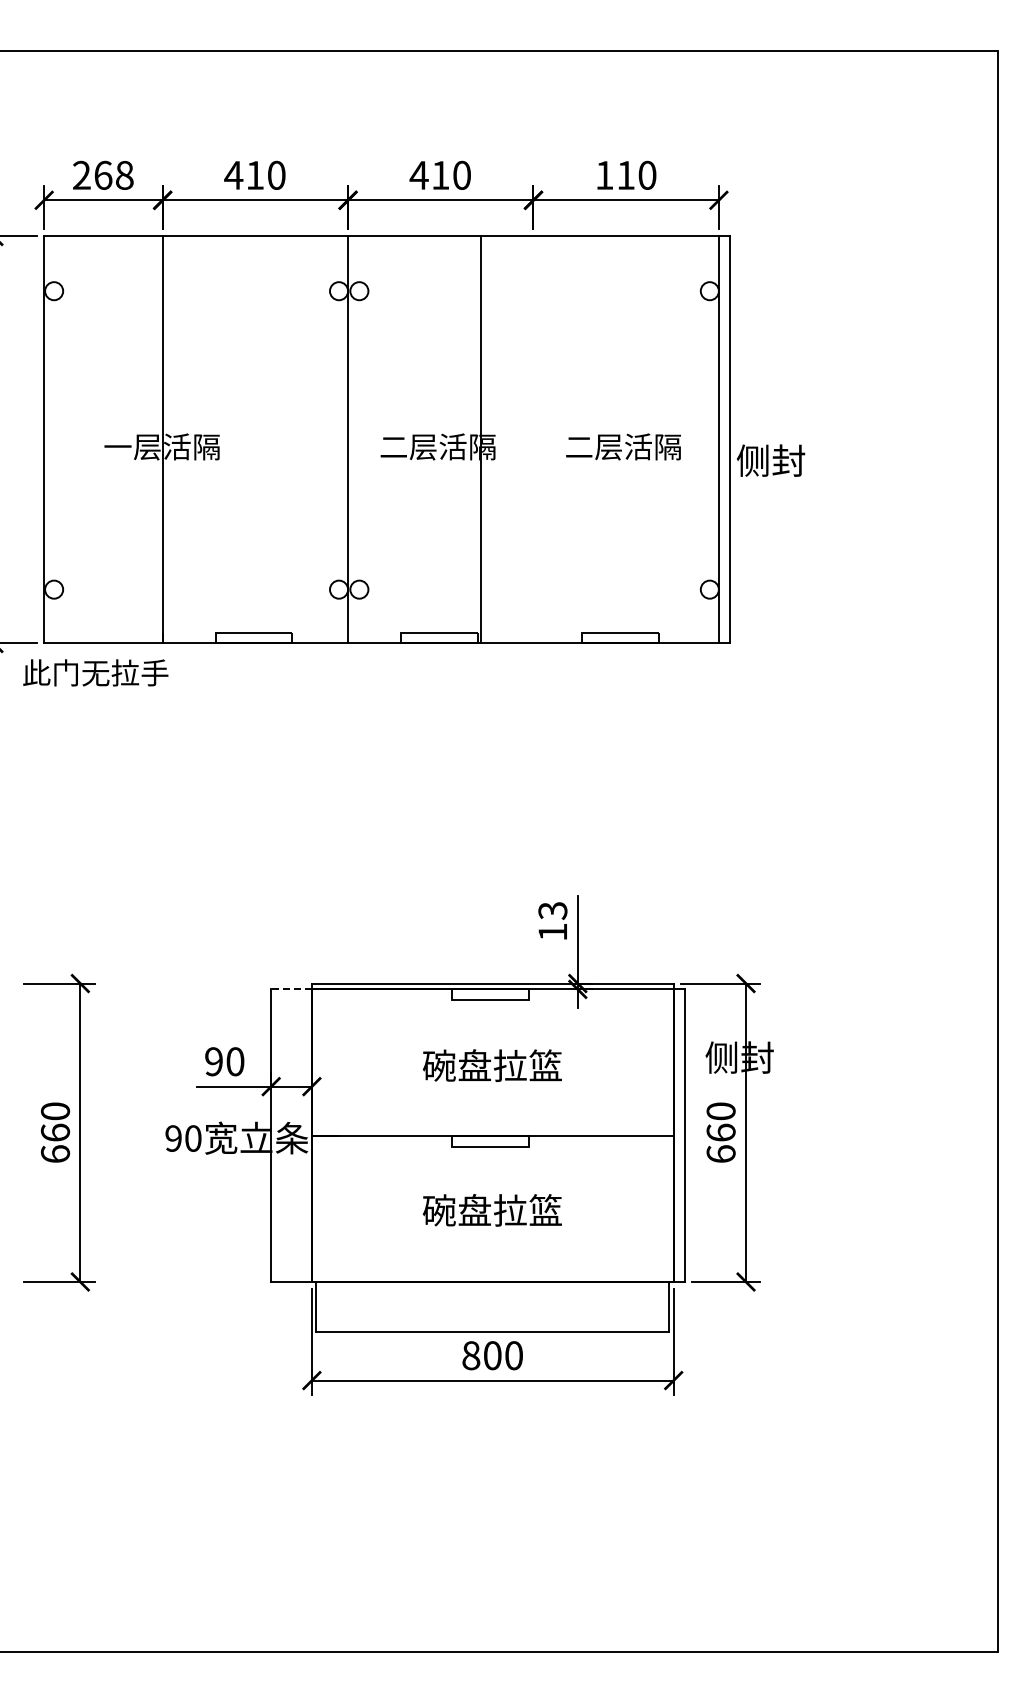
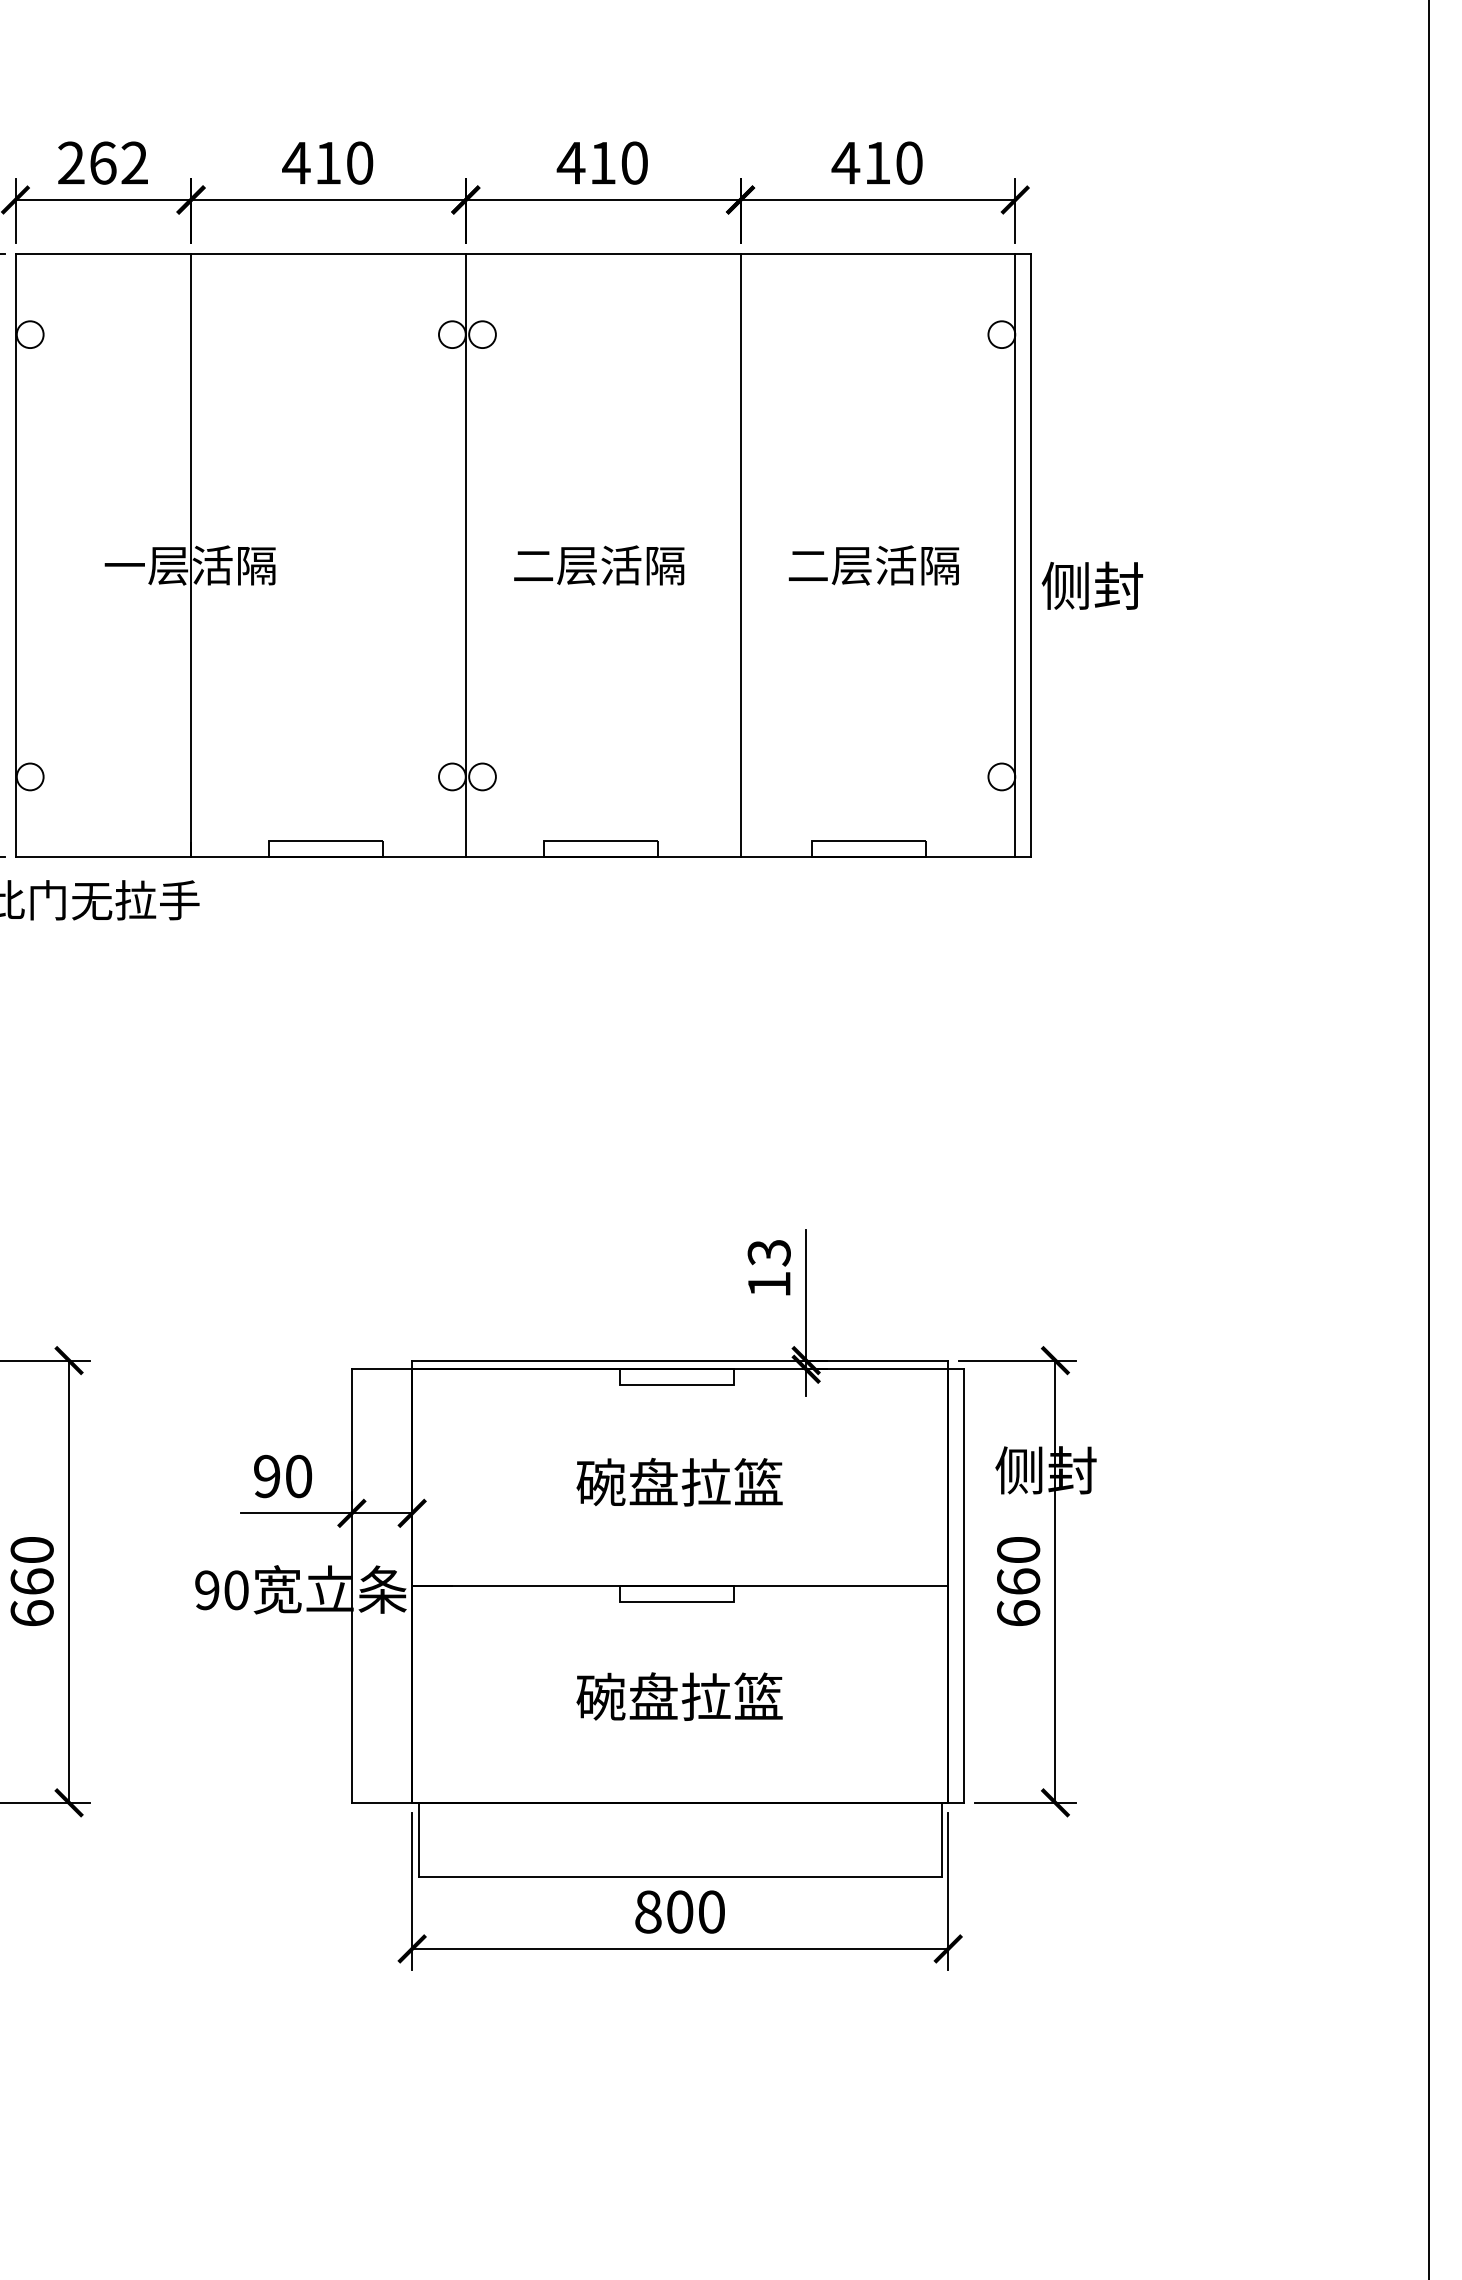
text: (124, 174) -> (134, 161), 268 -> 262
text: (604, 175) -> (845, 163), 110 -> 410
line: (481, 439) -> (740, 554), moved
line: (291, 989) -> (381, 1369), dashed -> solid

